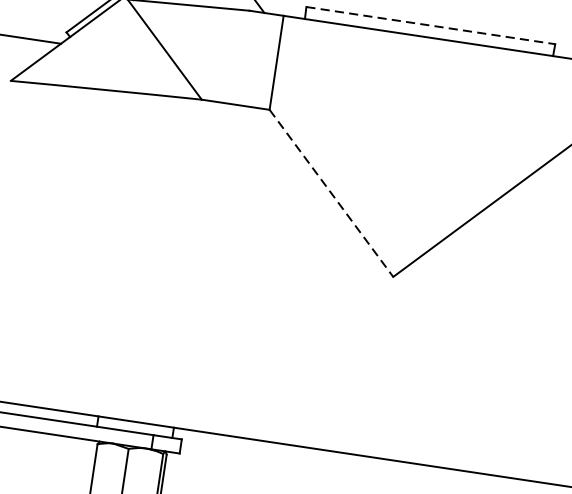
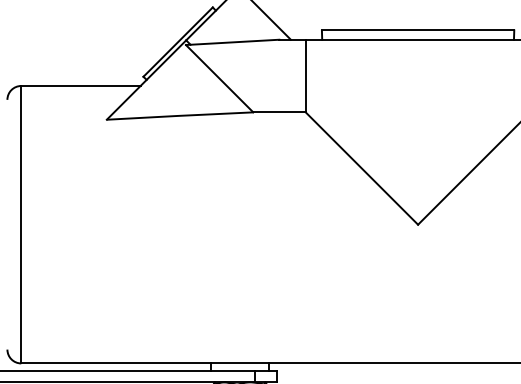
line: (431, 25) -> (418, 30), dashed -> solid
line: (332, 193) -> (362, 168), dashed -> solid

